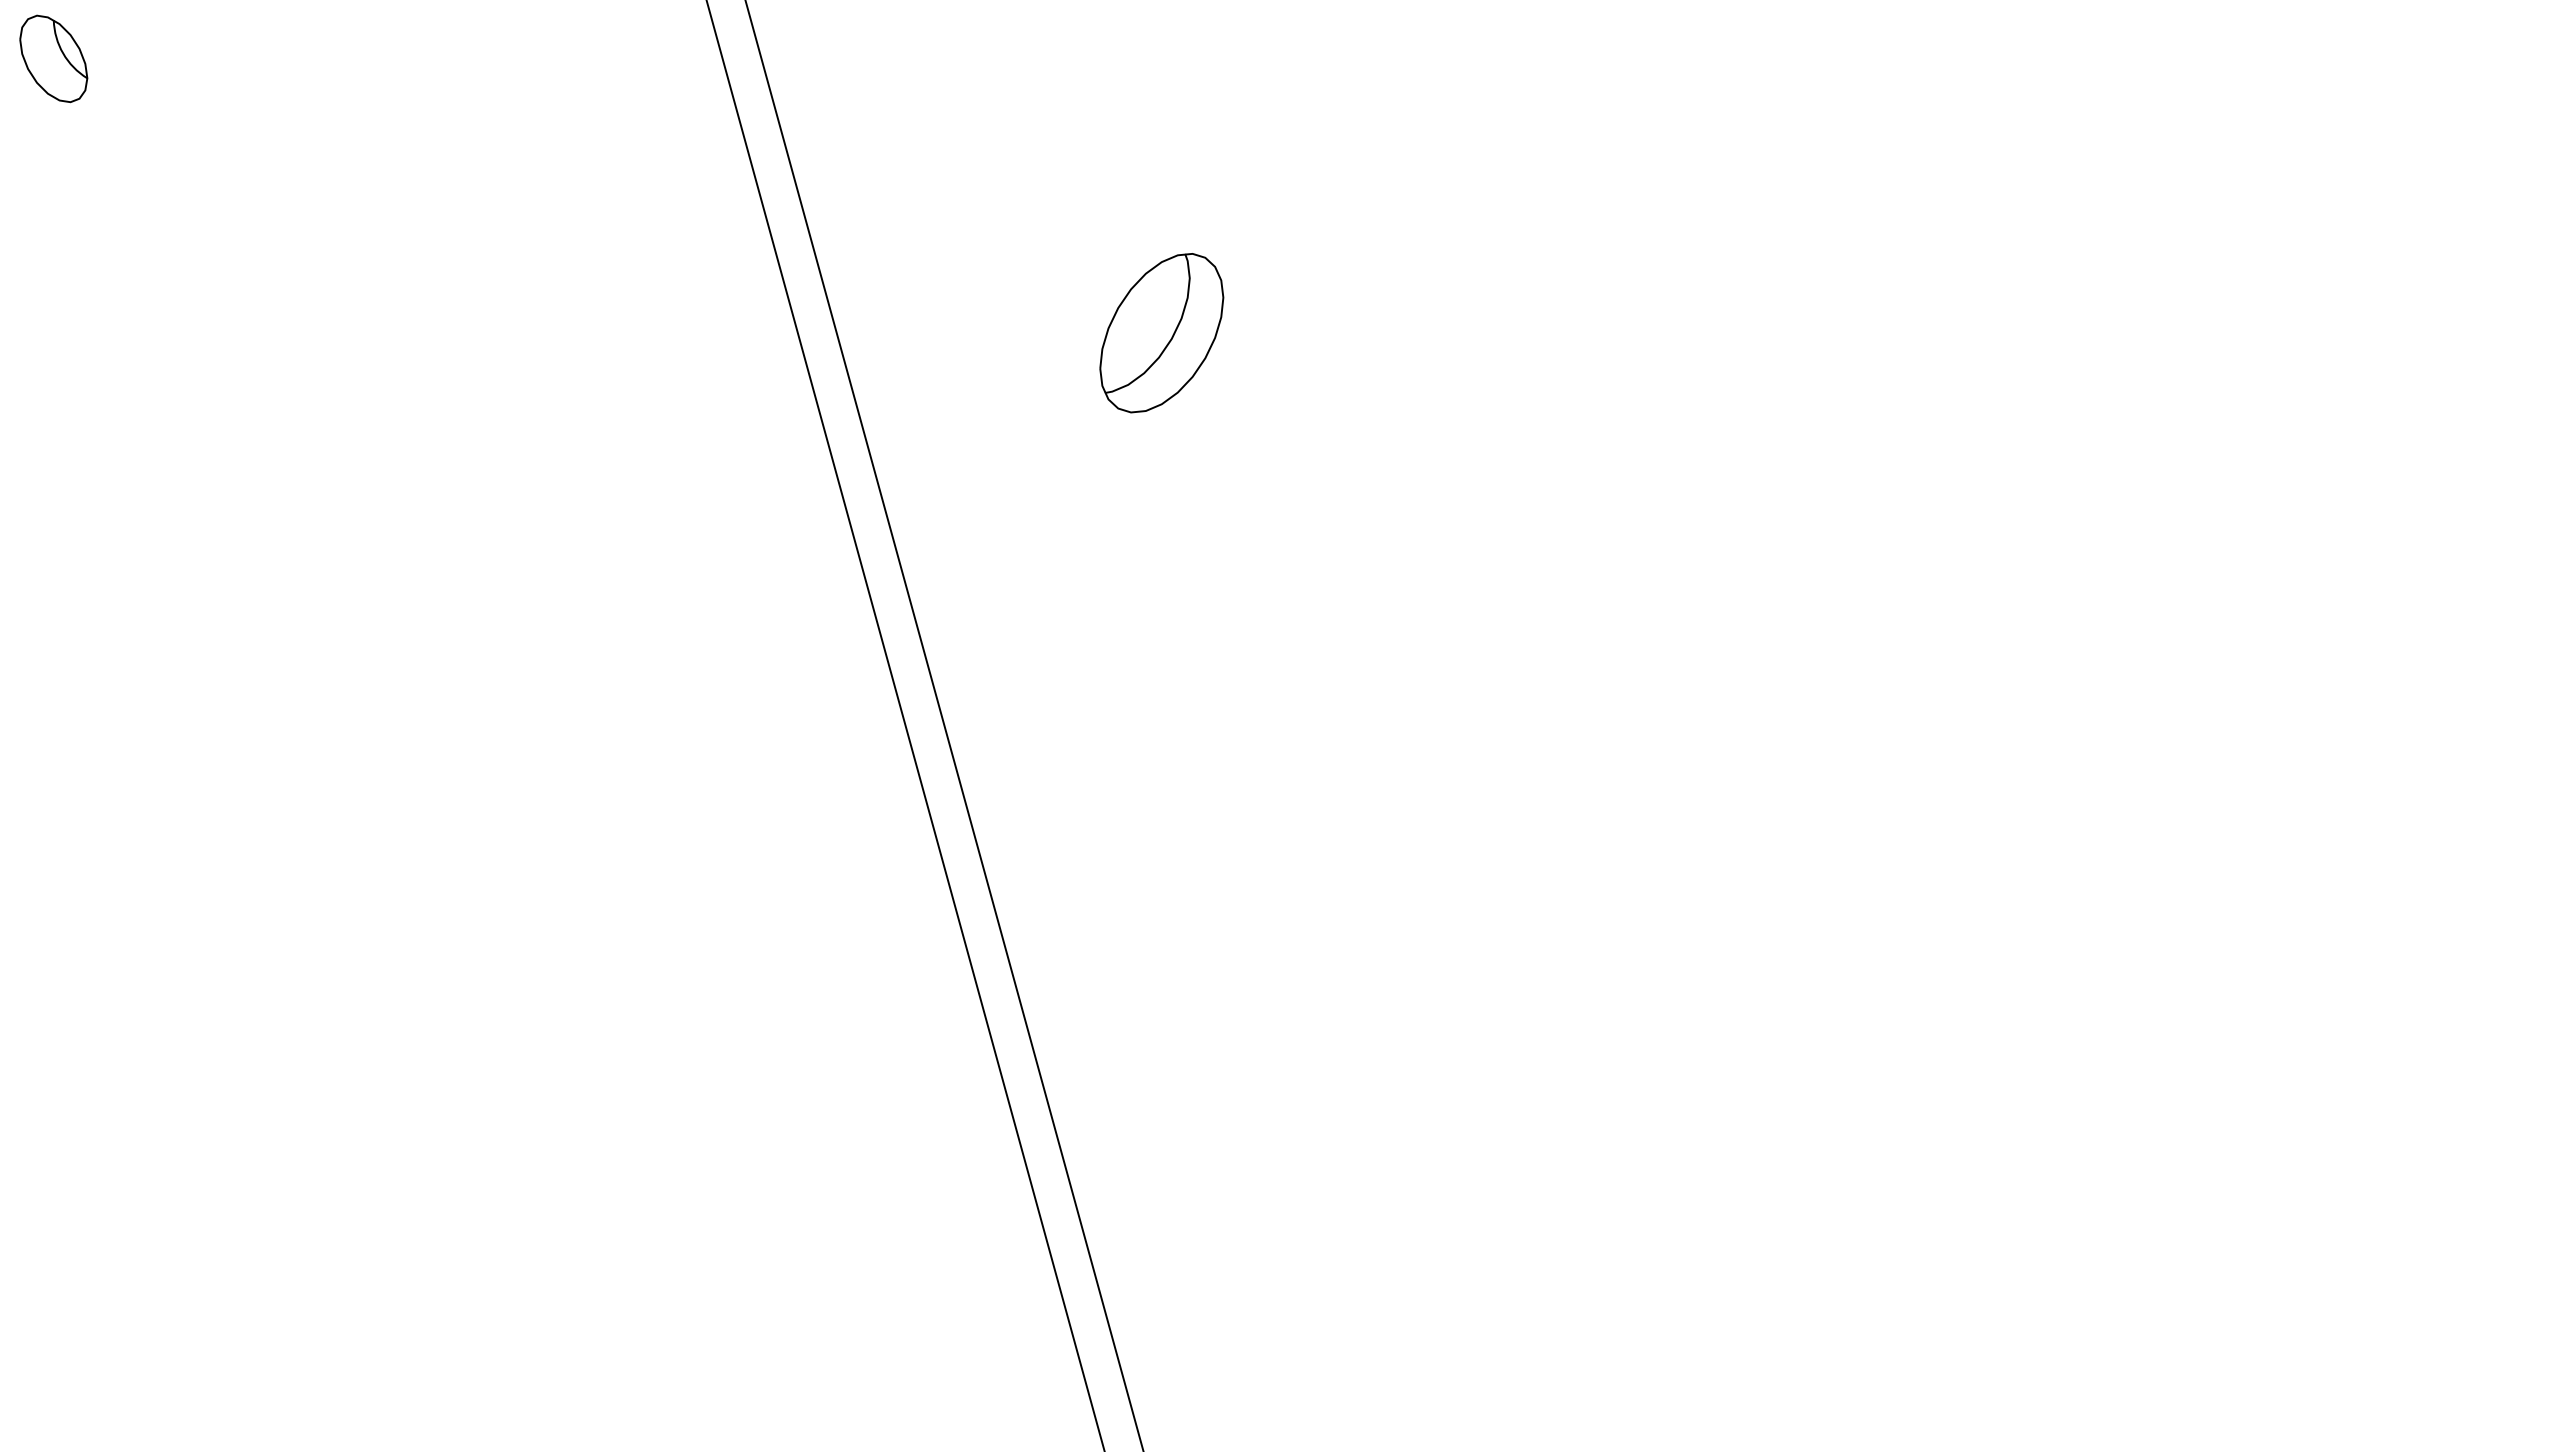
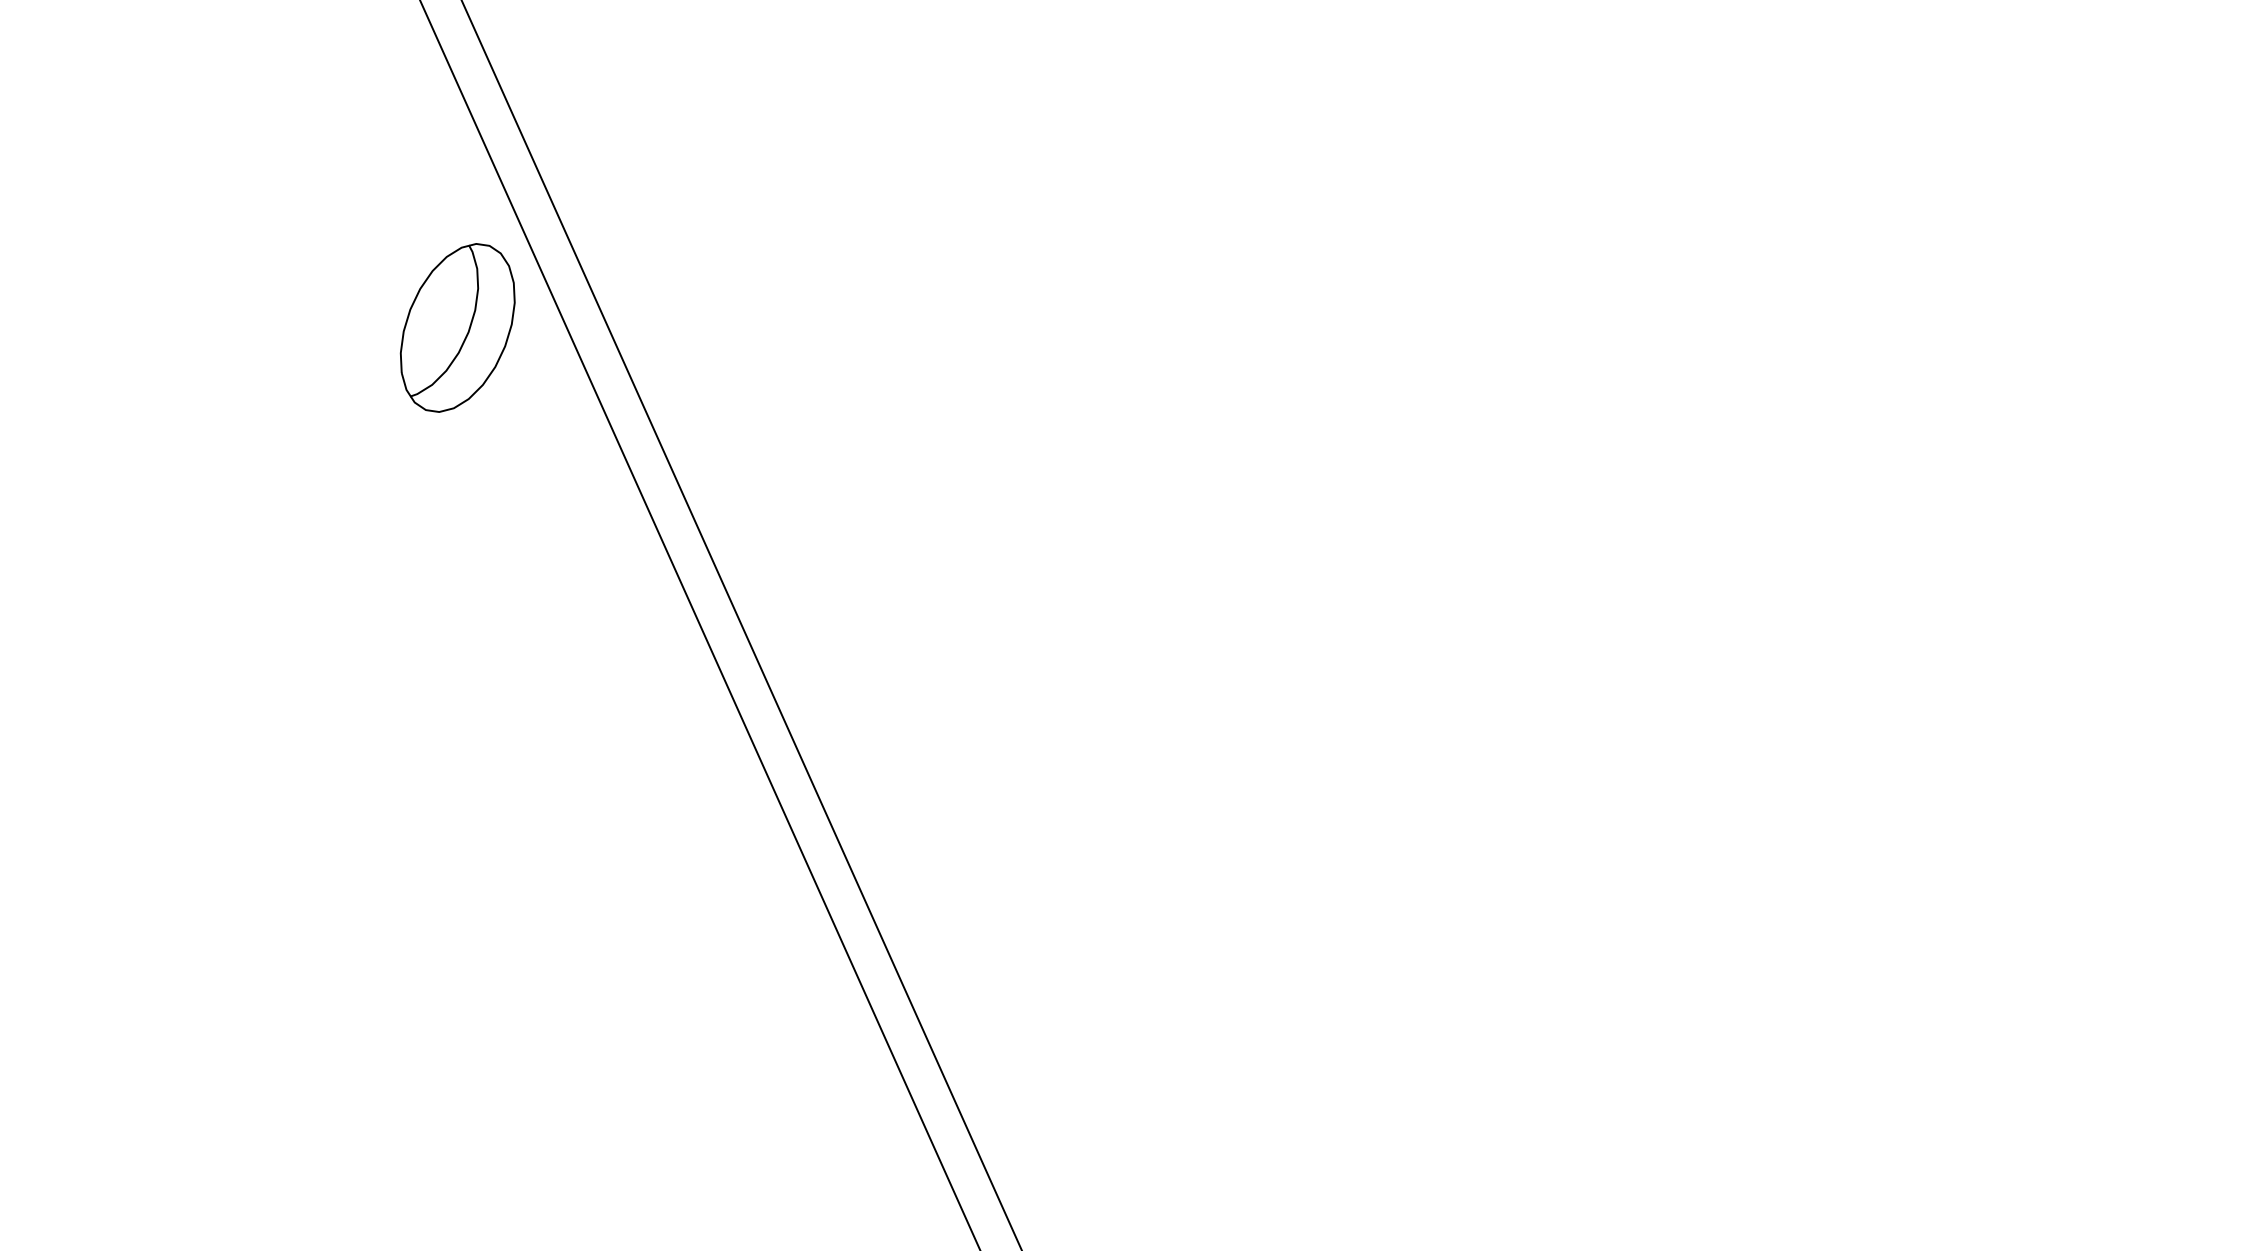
part: (1161, 333) -> (457, 328), moved

